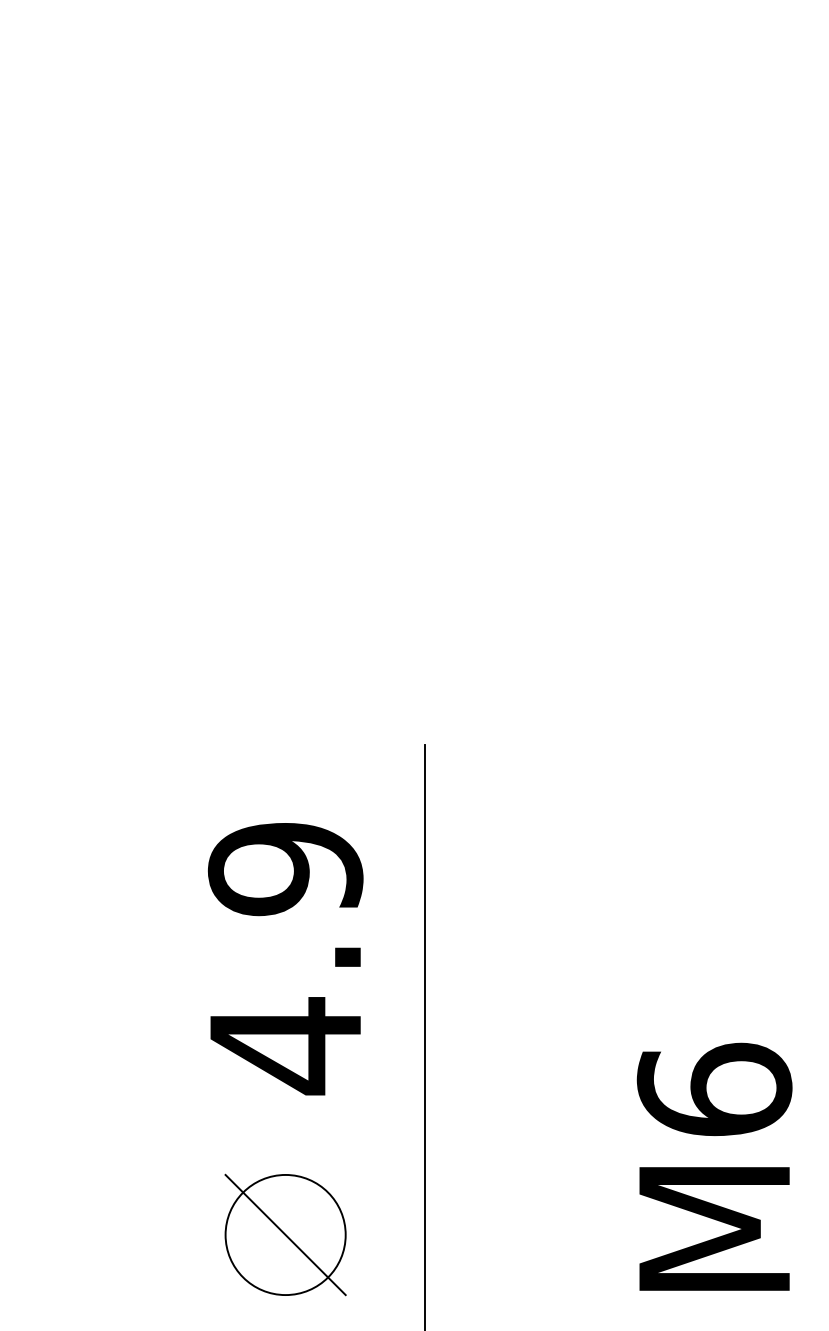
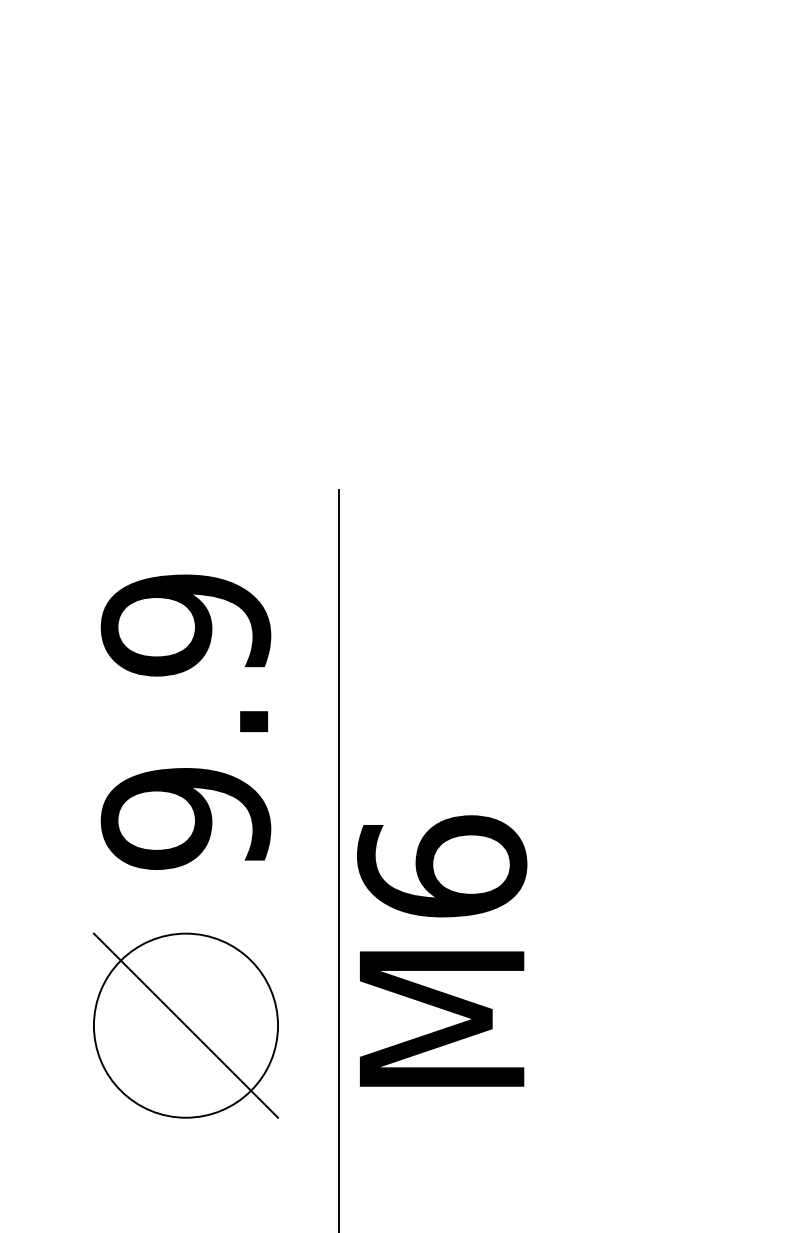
text: (285, 1046) -> (185, 819), 4.9 -> 9.9
text: (714, 1166) -> (441, 950), moved
part: (285, 1234) -> (185, 1025), size x1.4

